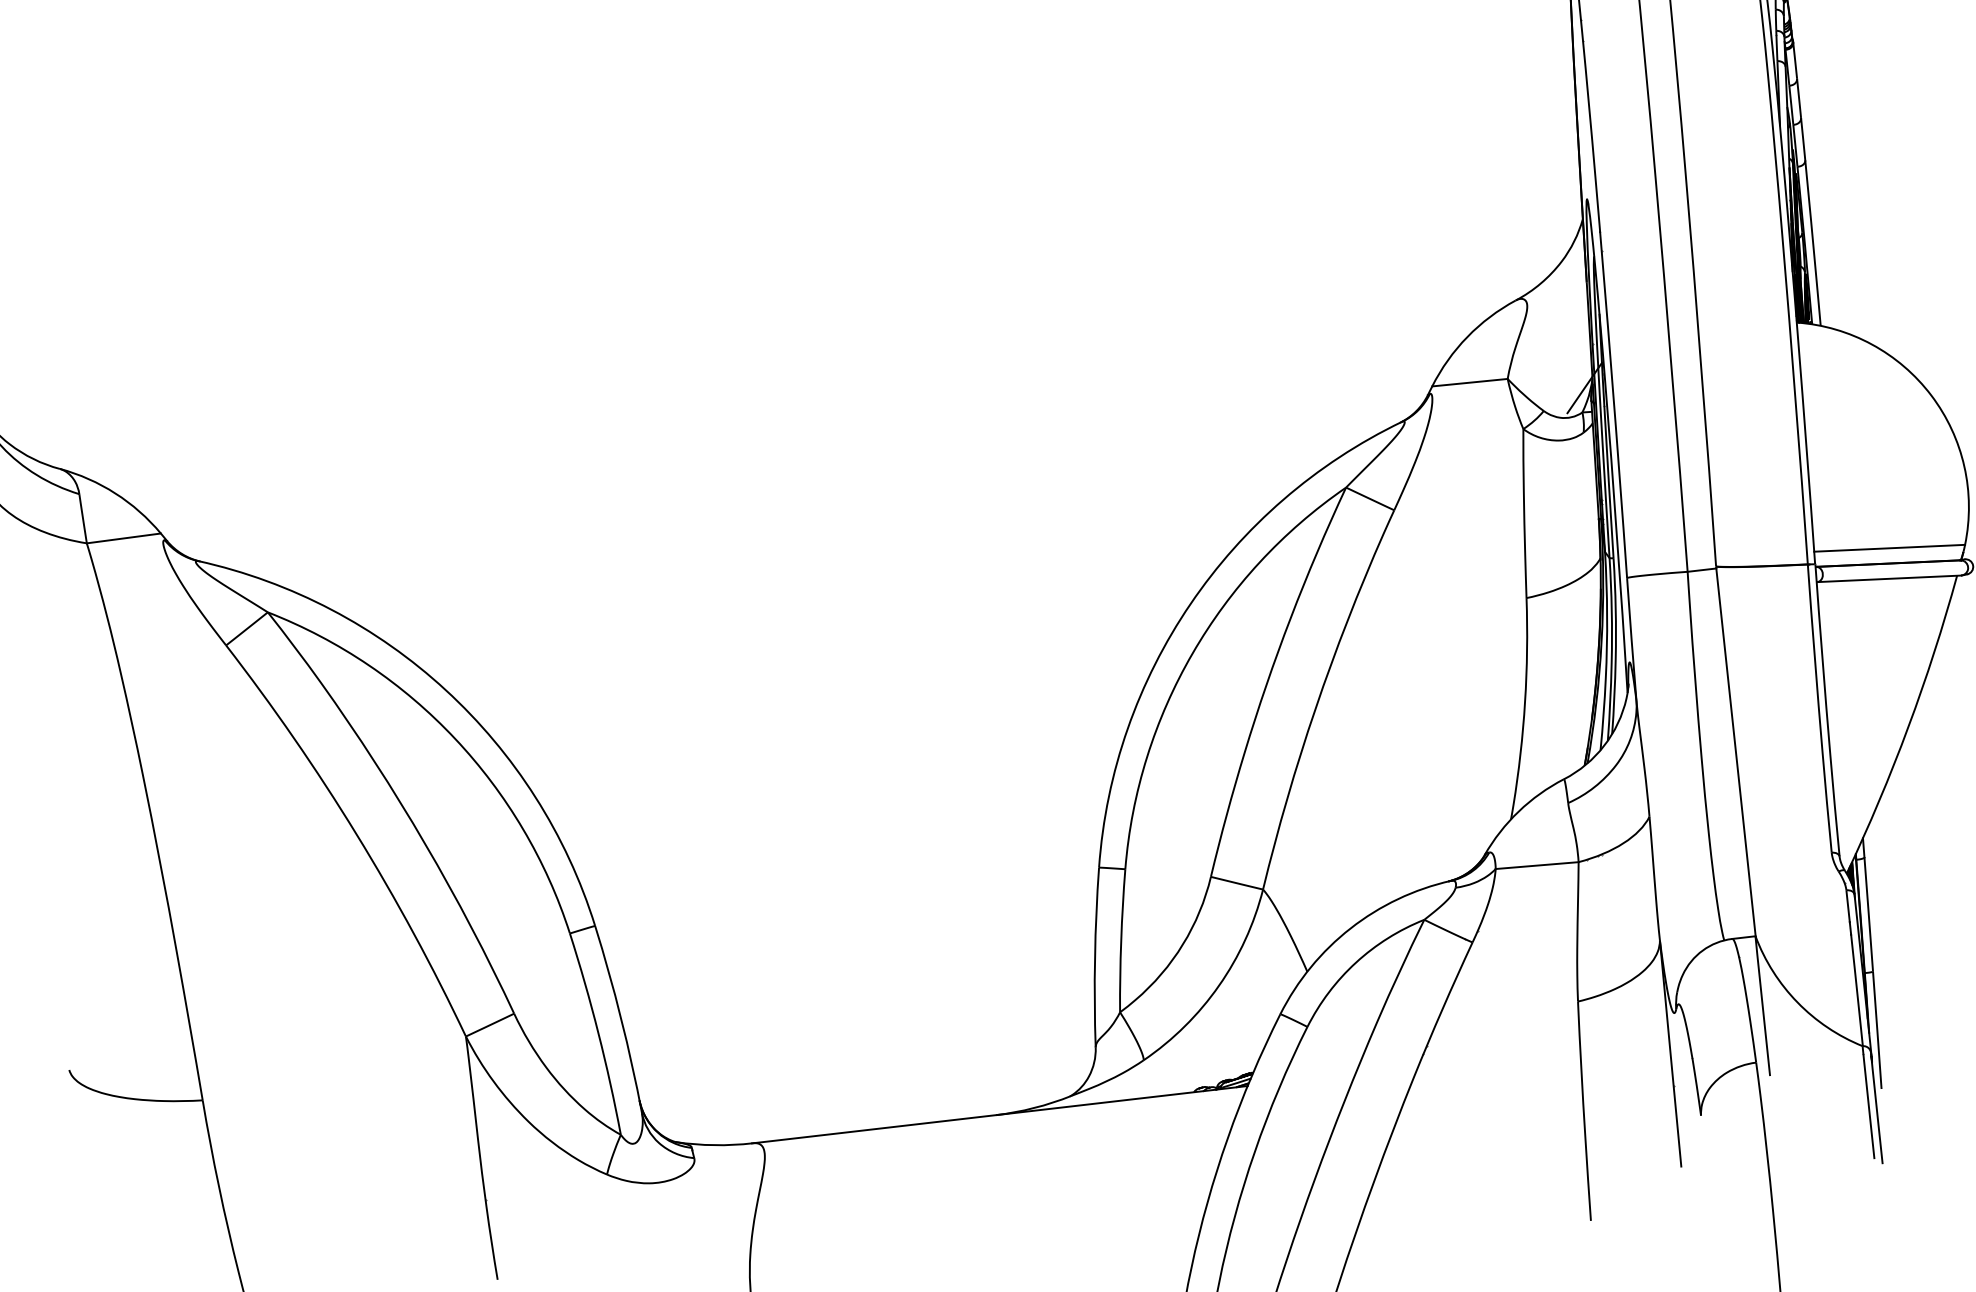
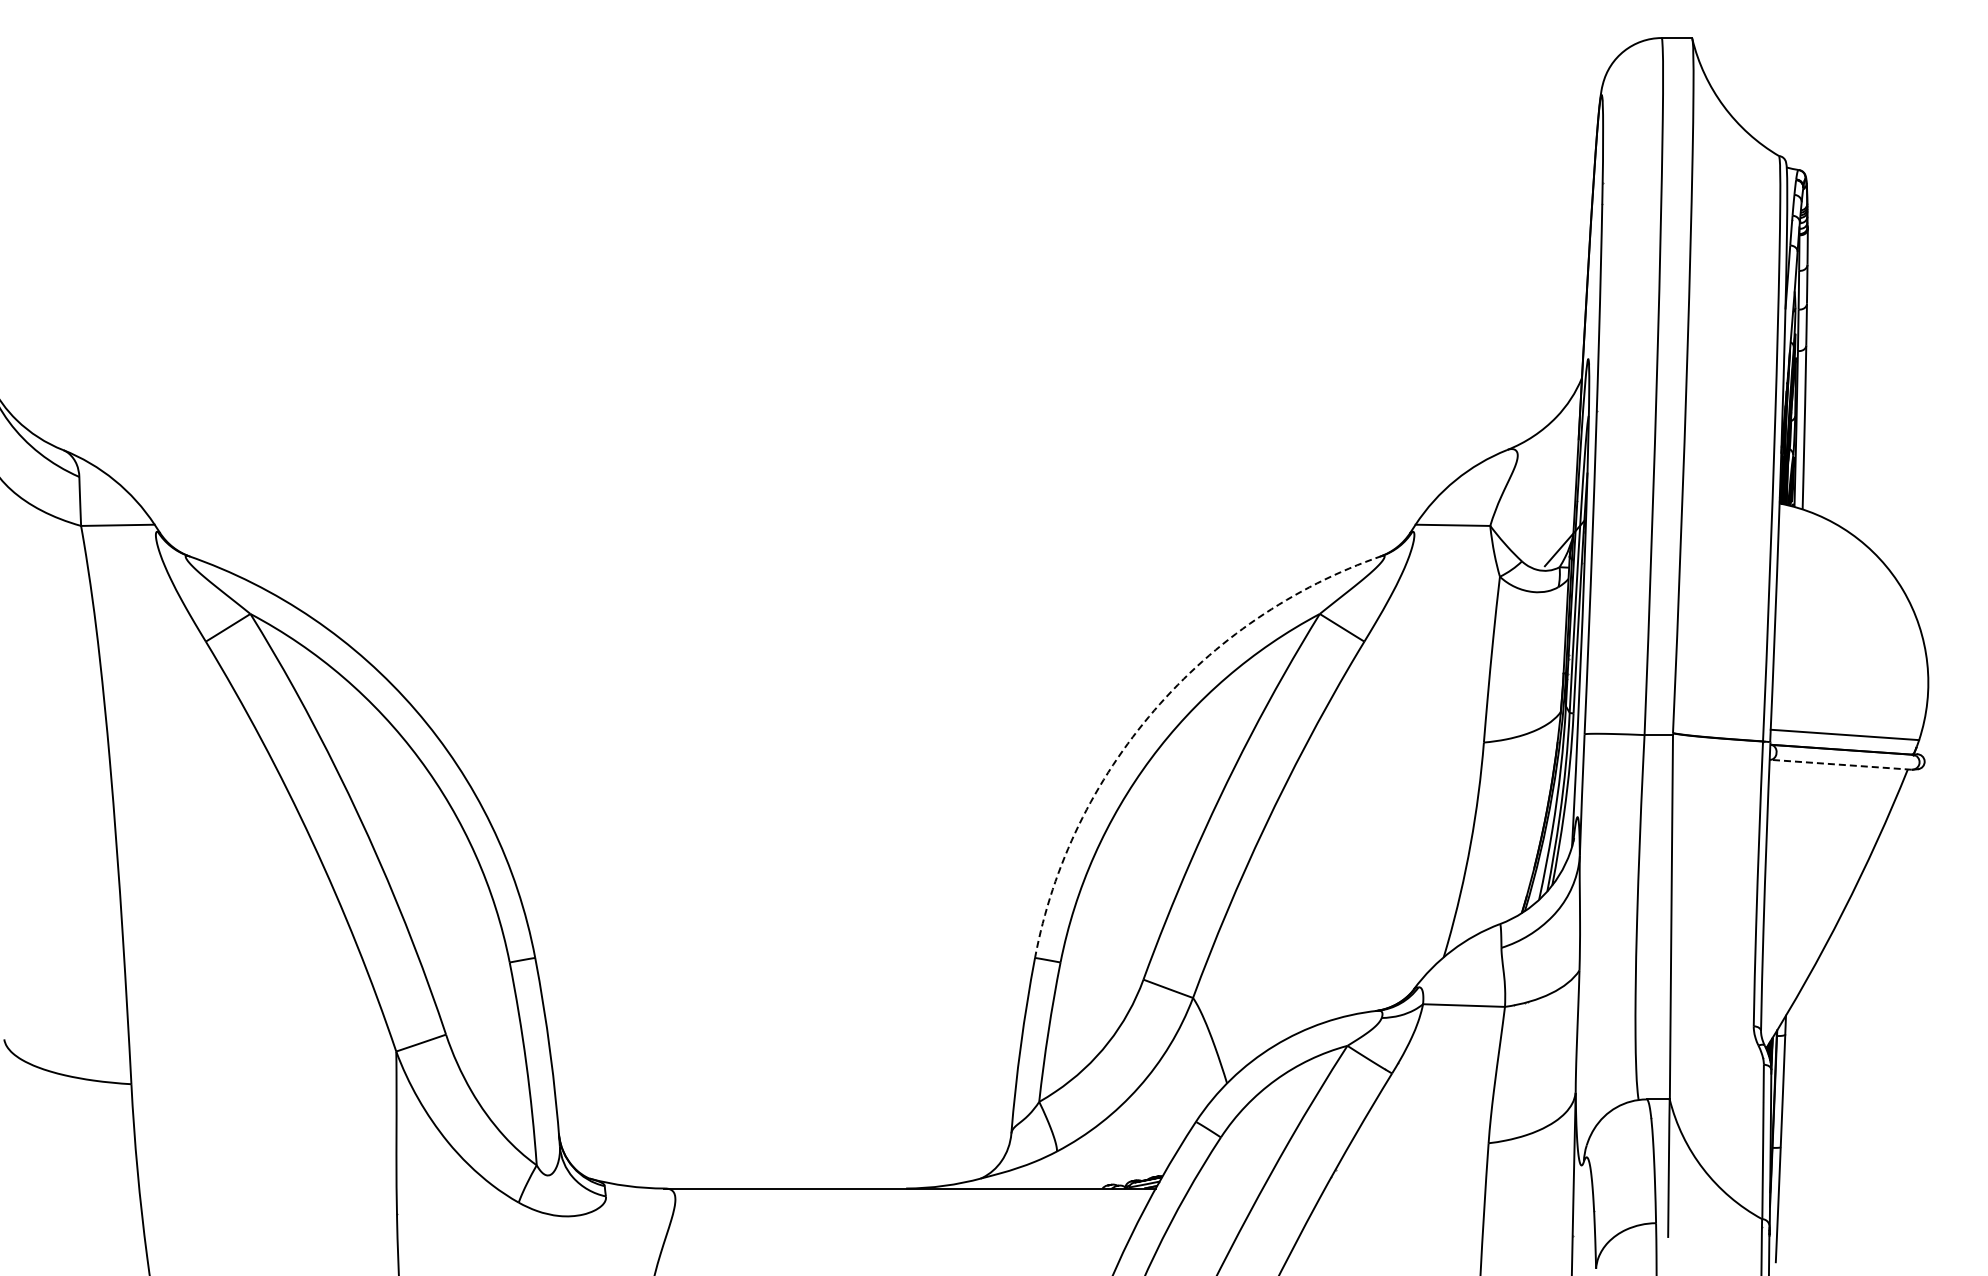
line: (1888, 578) -> (1840, 764), solid -> dashed
line: (1190, 604) -> (1154, 710), solid -> dashed

